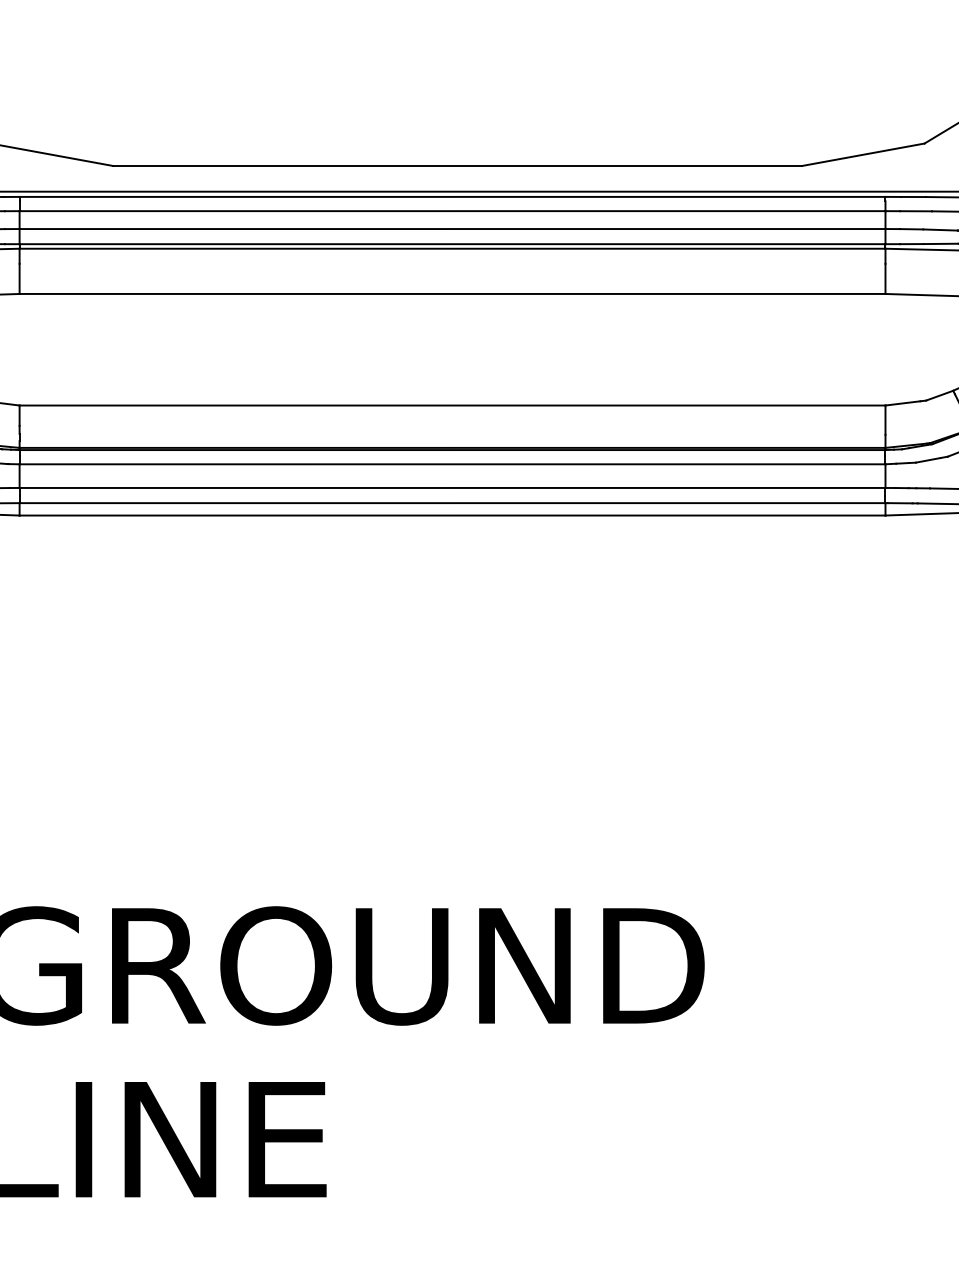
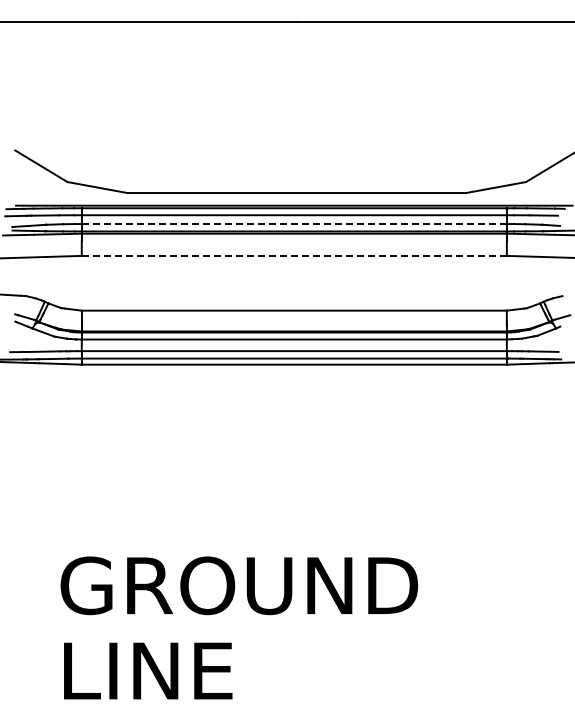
line: (452, 230) -> (294, 224), solid -> dashed
line: (452, 293) -> (294, 255), solid -> dashed

